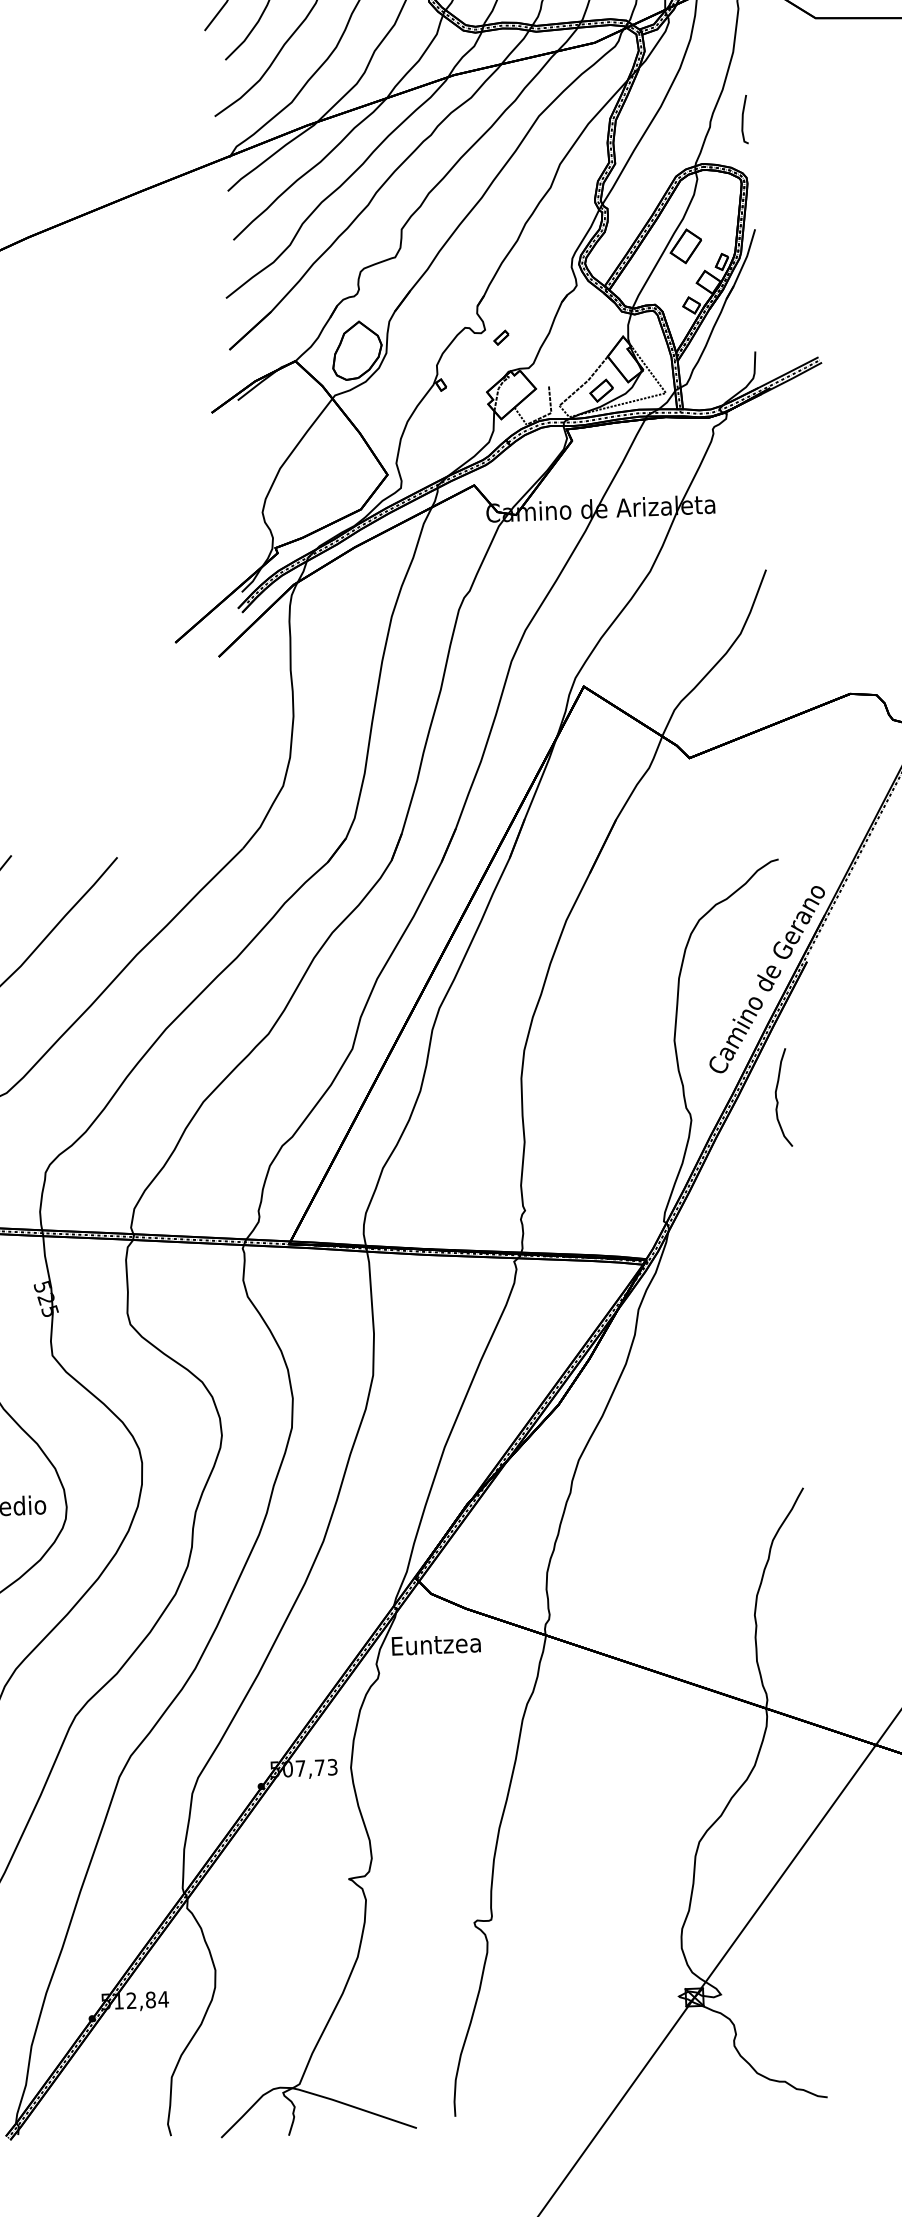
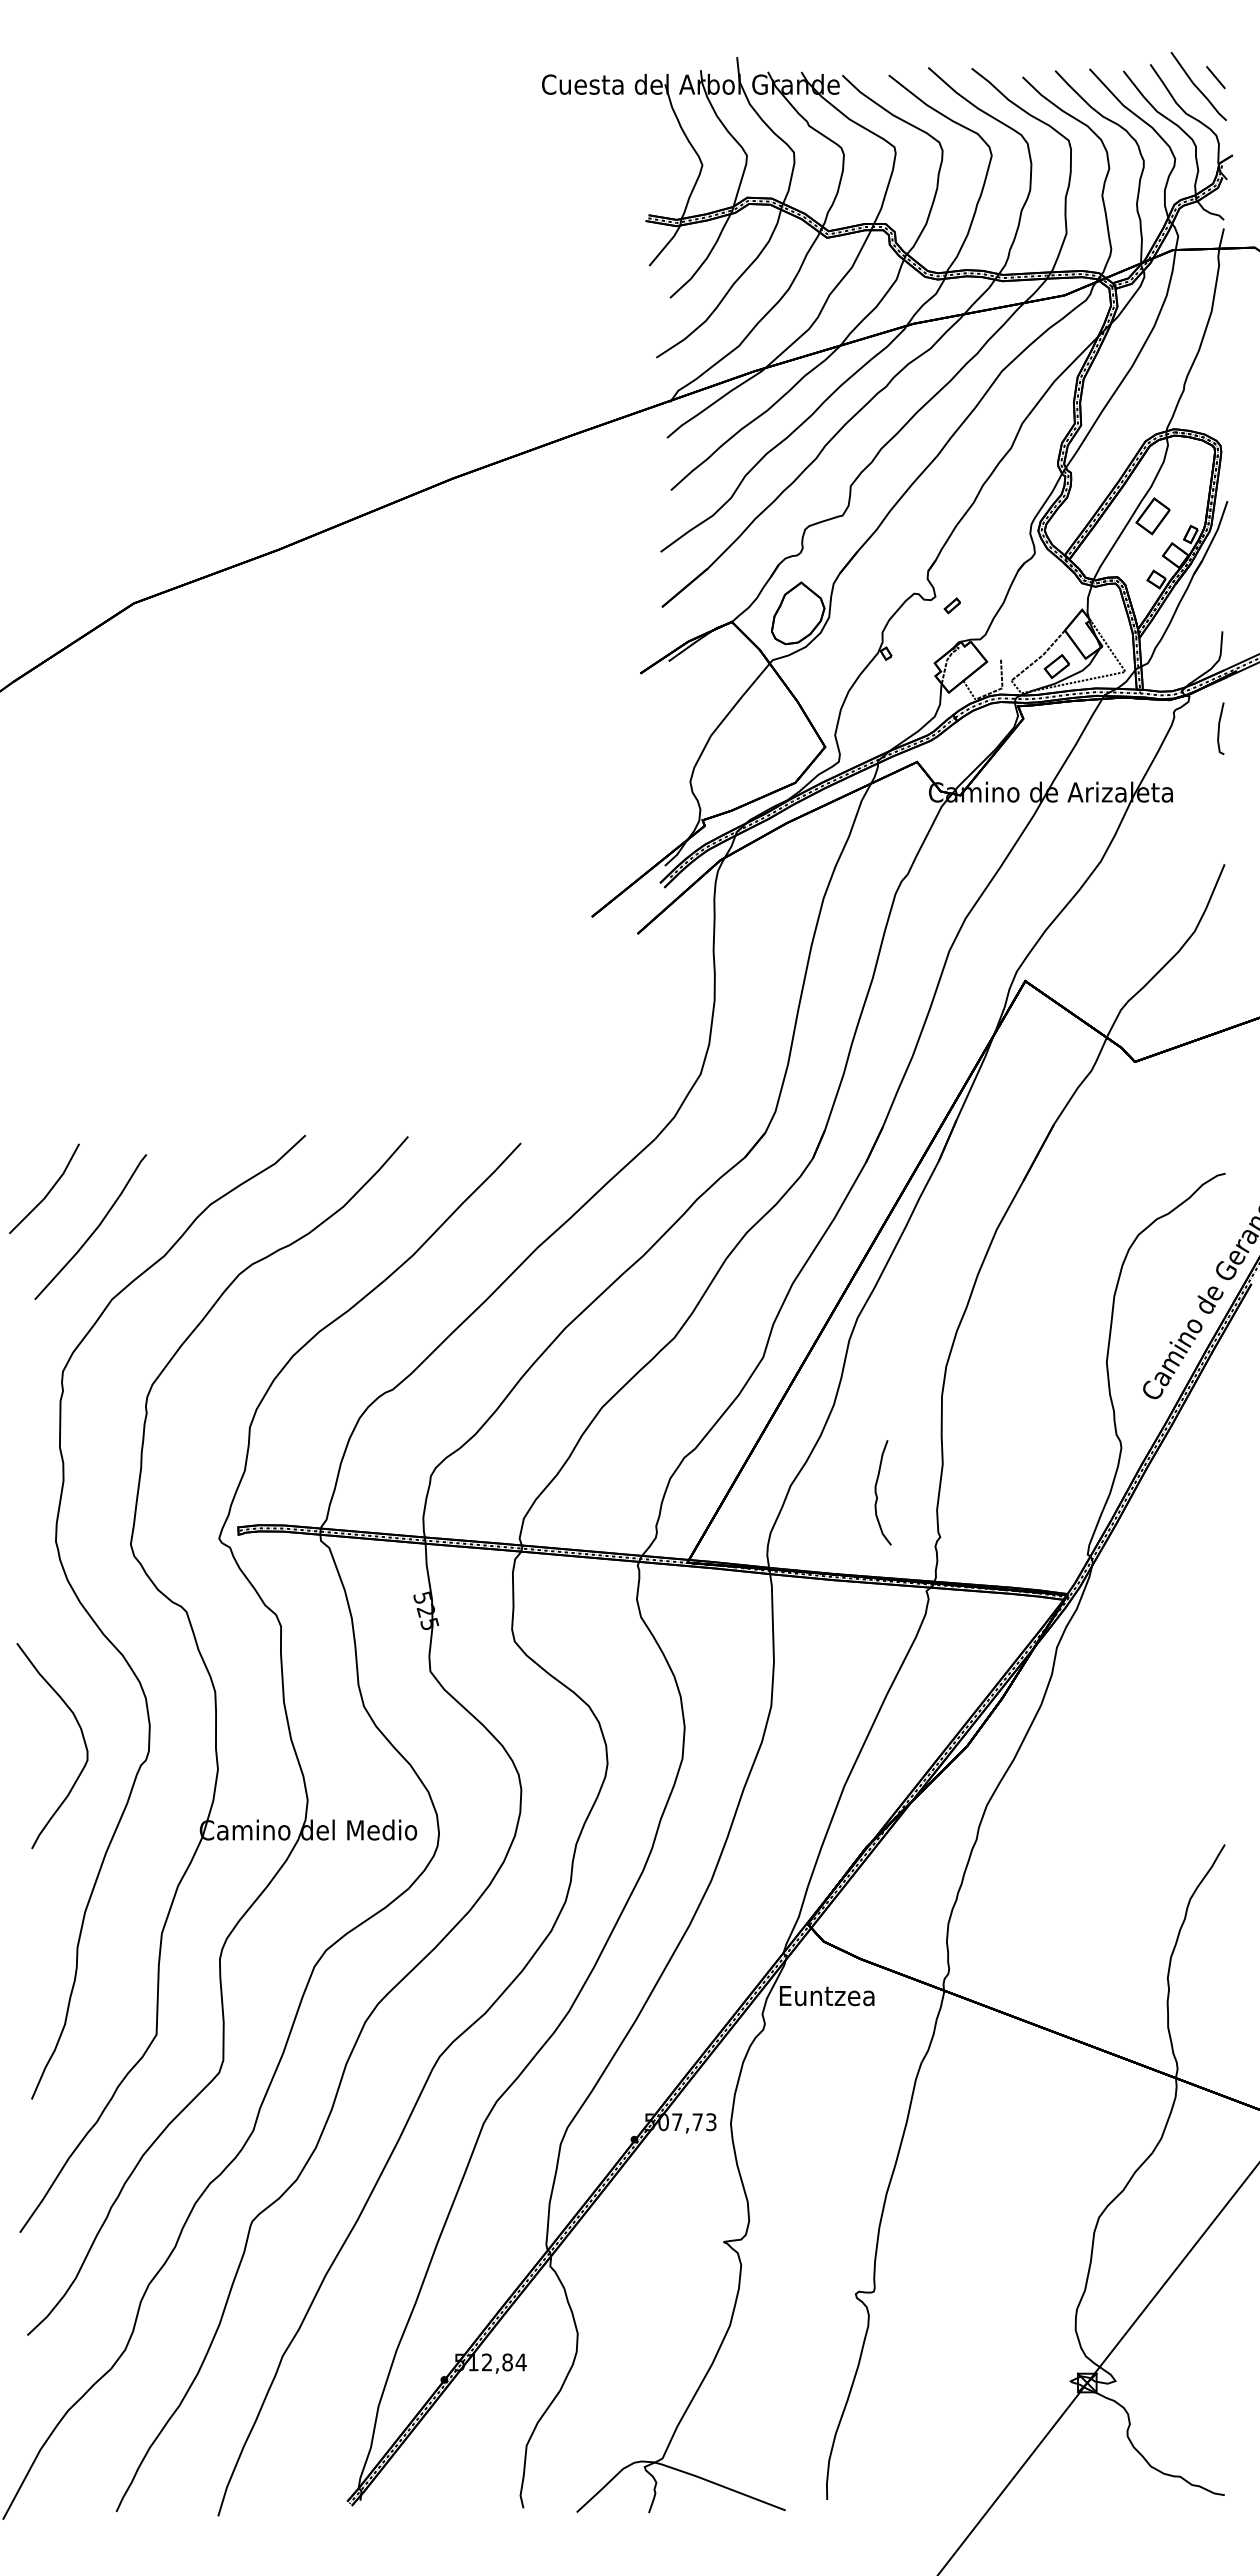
line: (743, 119) -> (1219, 728), moved
curve: (777, 1099) -> (877, 1494), moved

